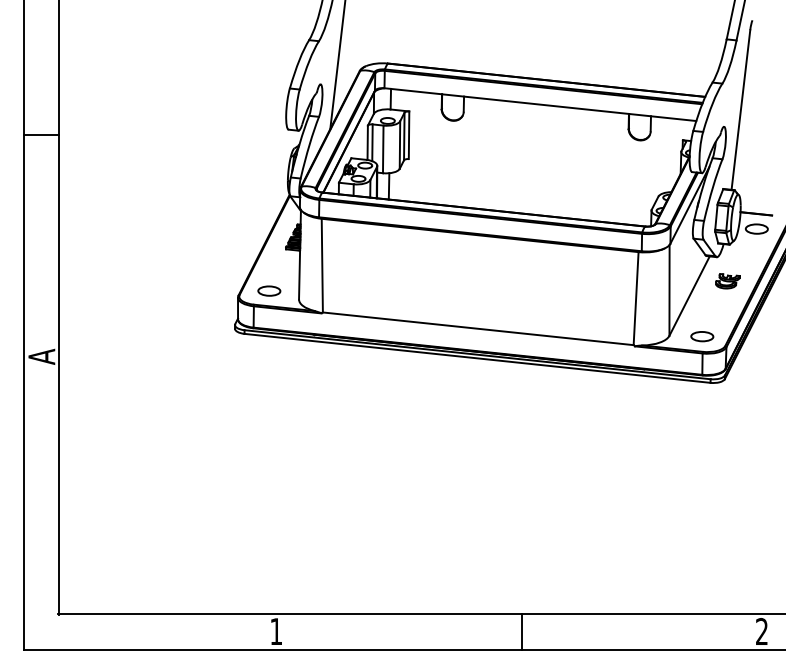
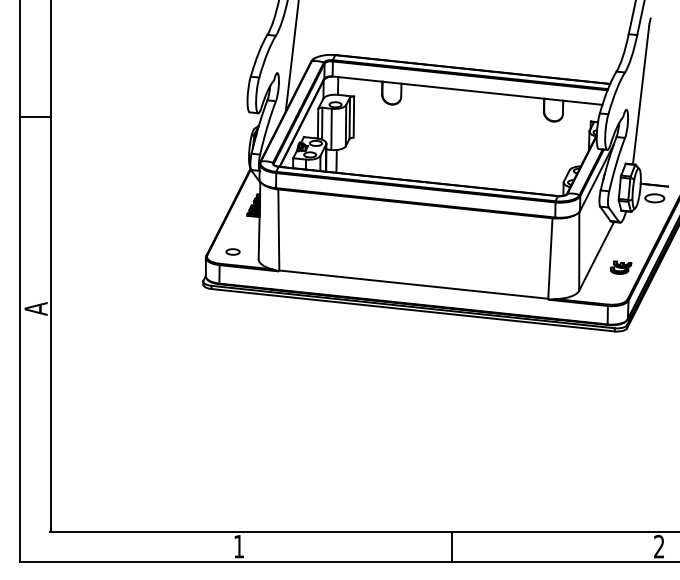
part: (727, 281) -> (620, 267), moved
part: (269, 290) -> (233, 251), size x0.7
part: (702, 336) -> (607, 291), removed

